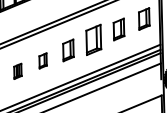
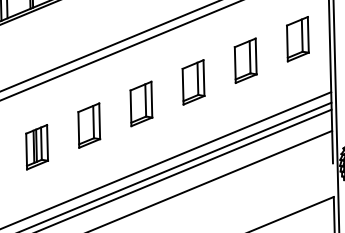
part: (93, 39) -> (193, 81), size x0.71
part: (42, 60) -> (87, 124), size x1.43
part: (17, 71) -> (36, 147), size x1.43

